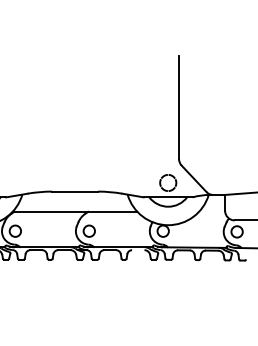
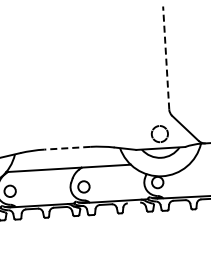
line: (179, 107) -> (166, 58), solid -> dashed
line: (75, 191) -> (67, 148), solid -> dashed

